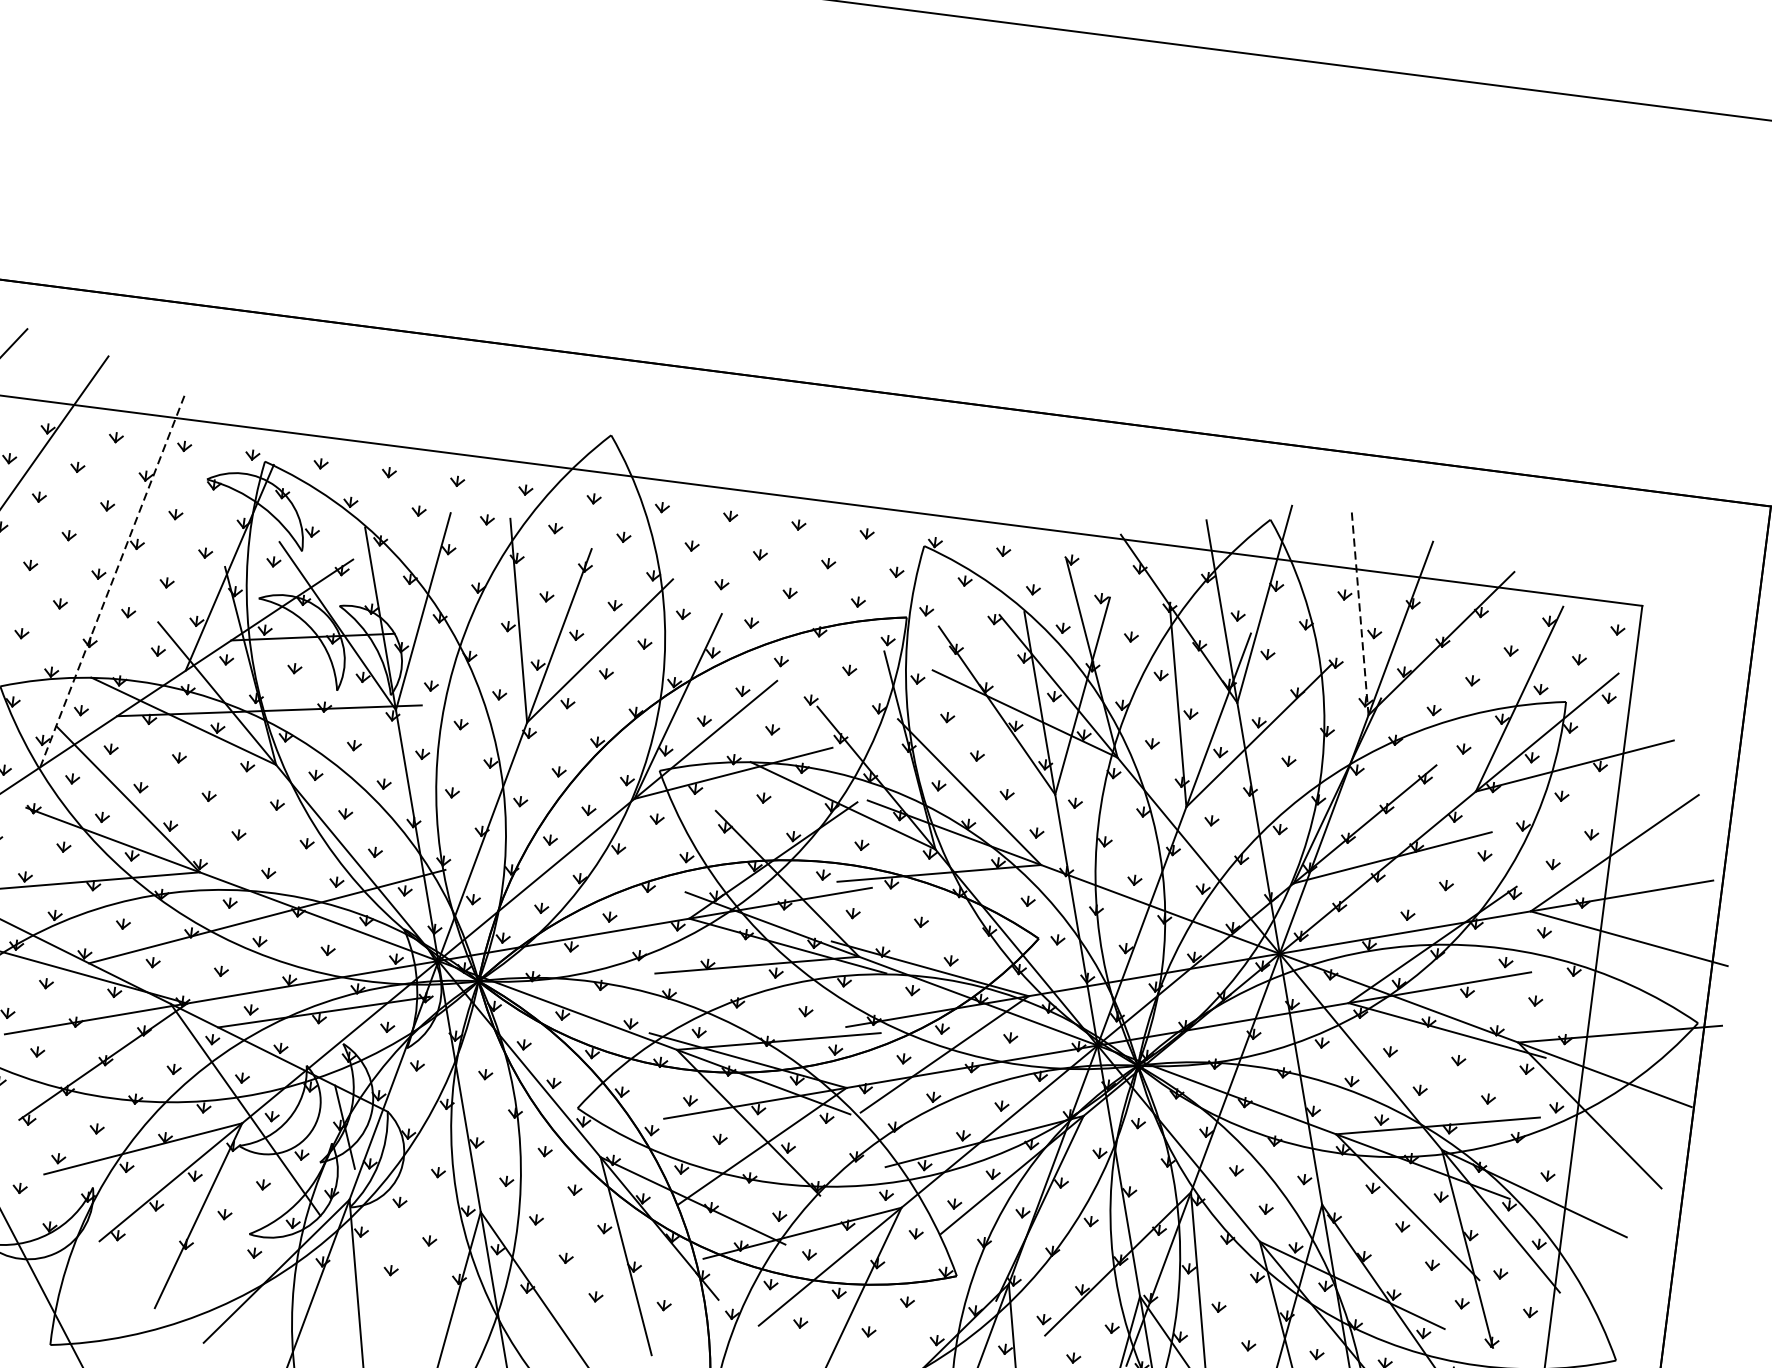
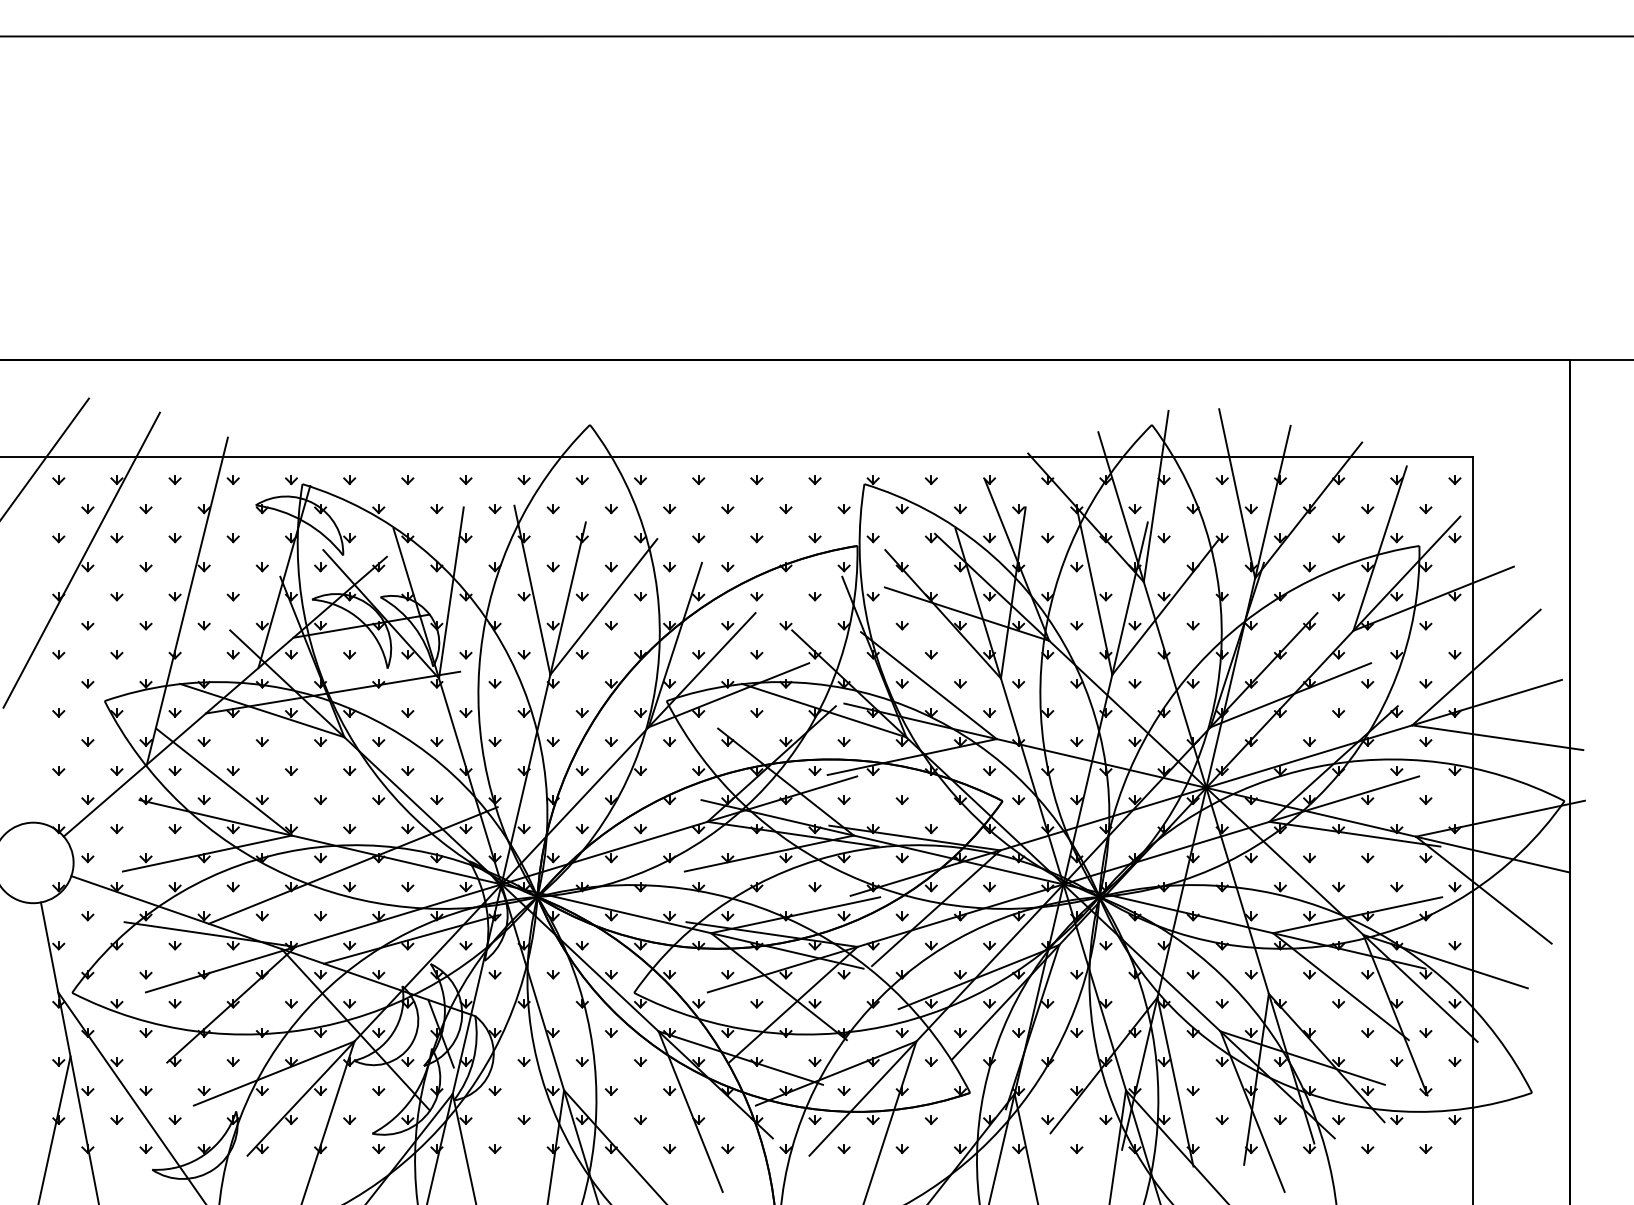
line: (112, 580) -> (187, 600), dashed -> solid
line: (1360, 613) -> (1237, 493), dashed -> solid

